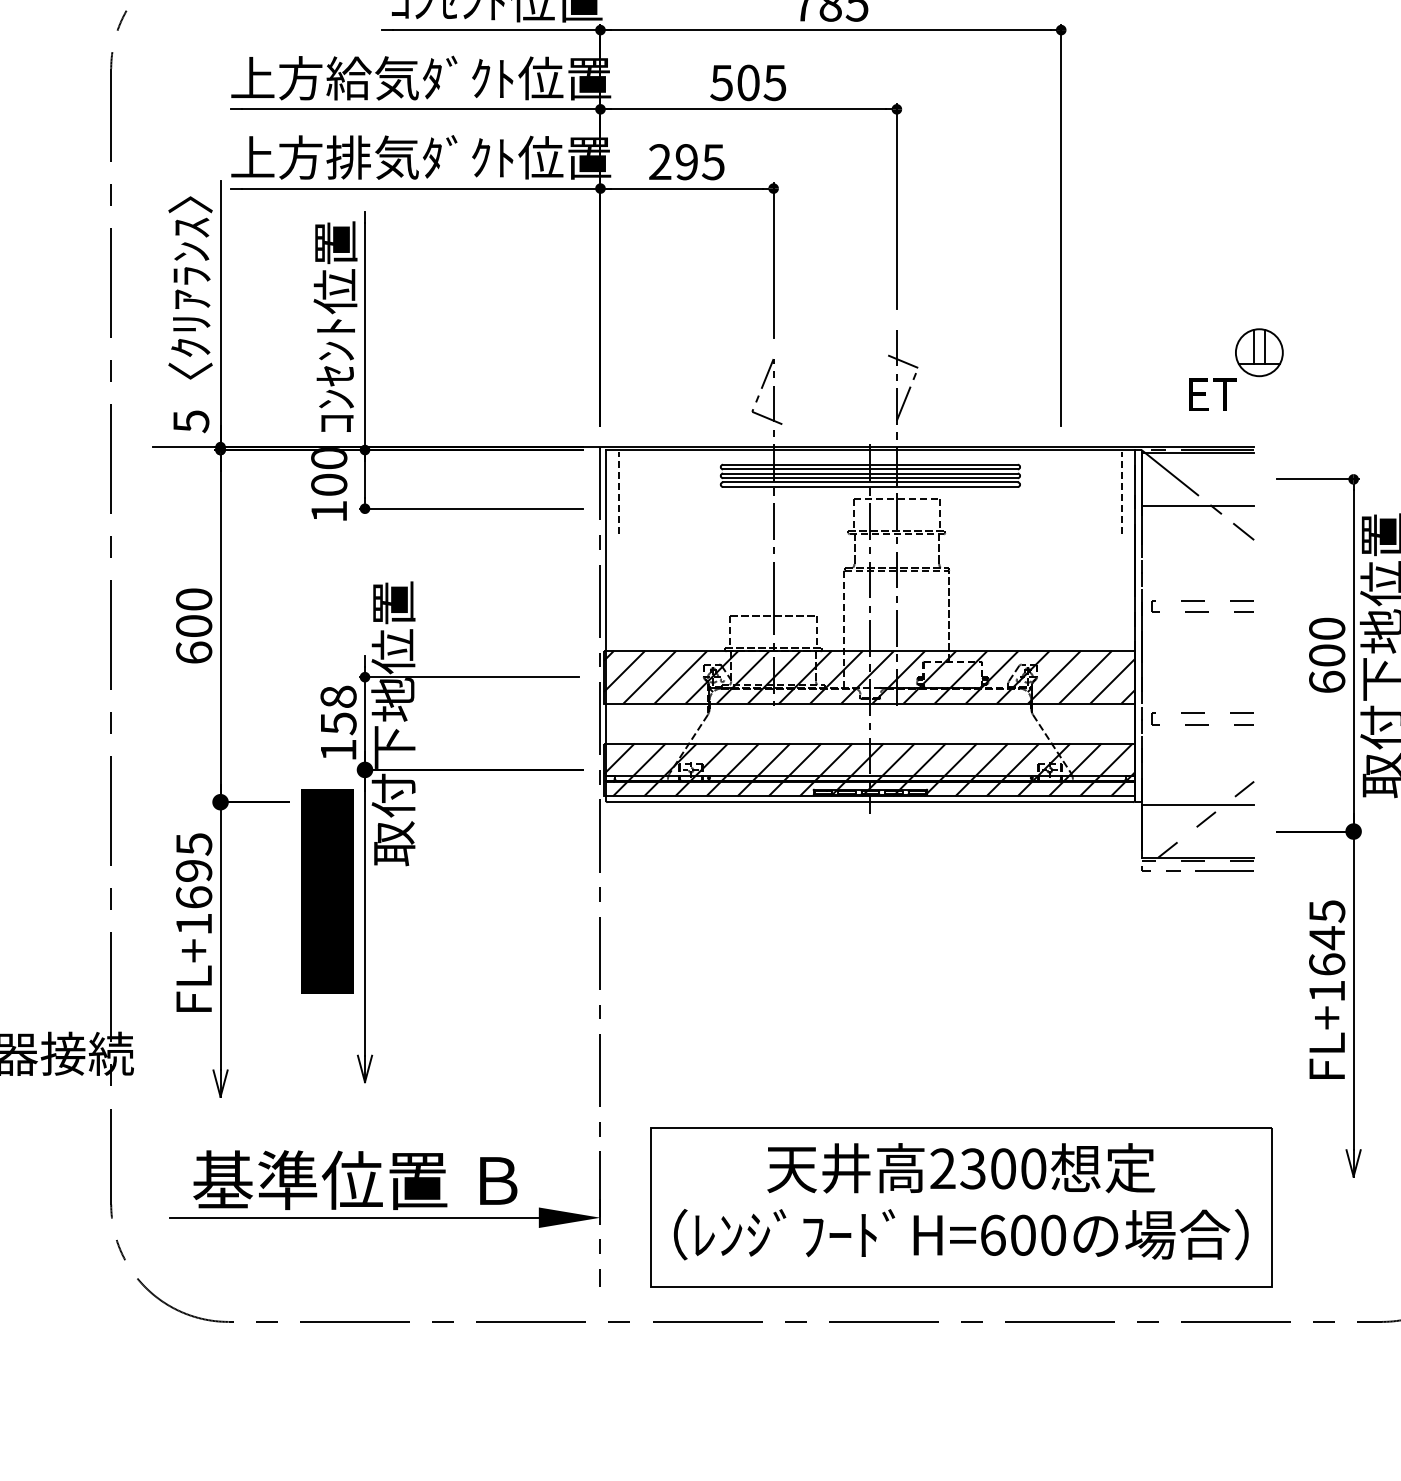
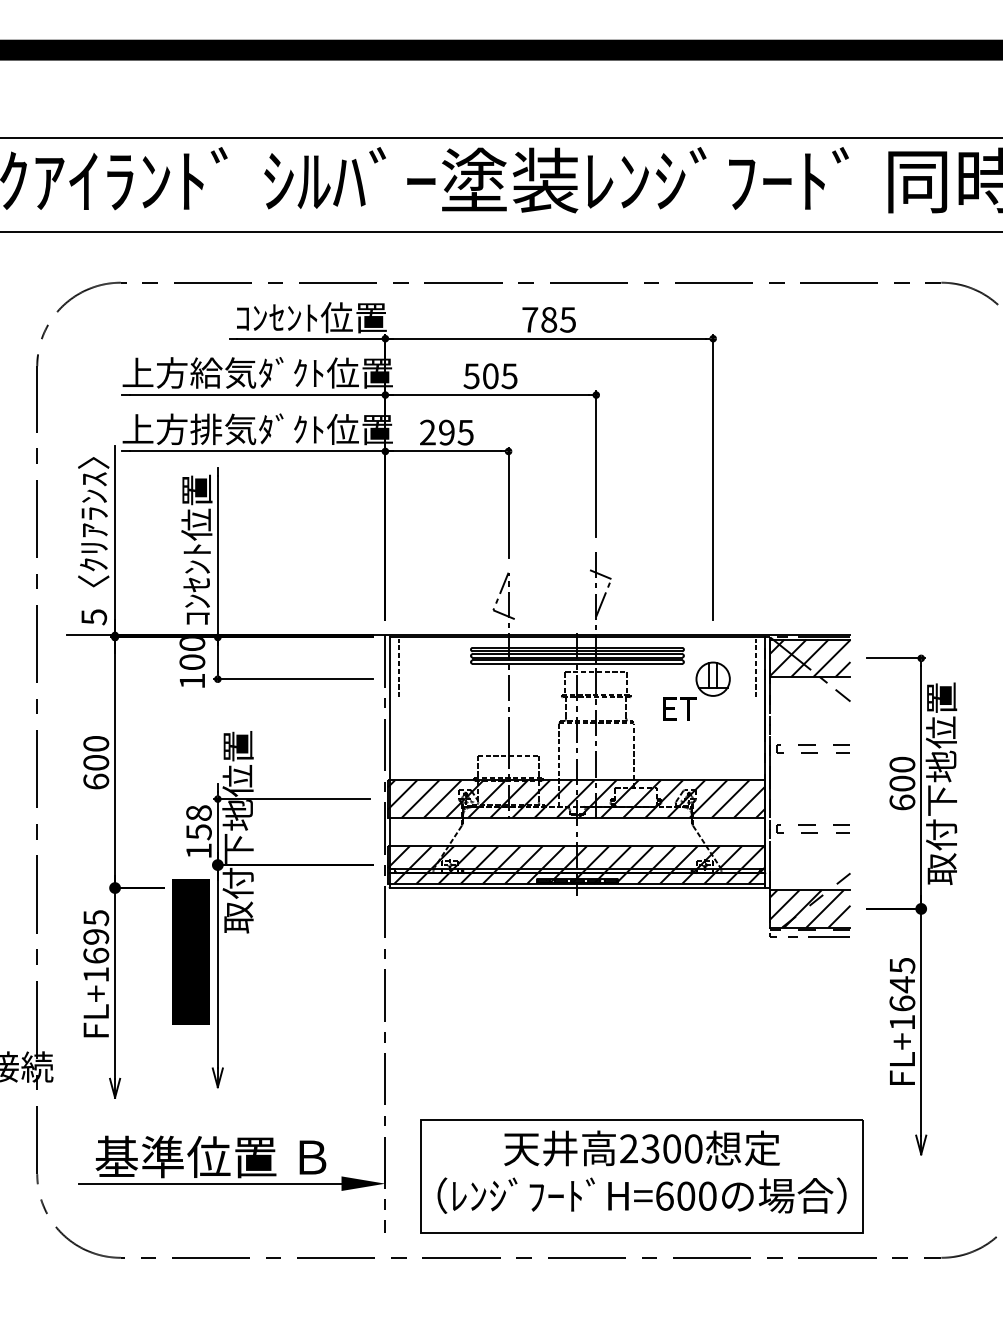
part: (1235, 368) -> (696, 690), moved
hatch: (1197, 479) -> (810, 658), added
hatch: (1197, 830) -> (810, 908), added

